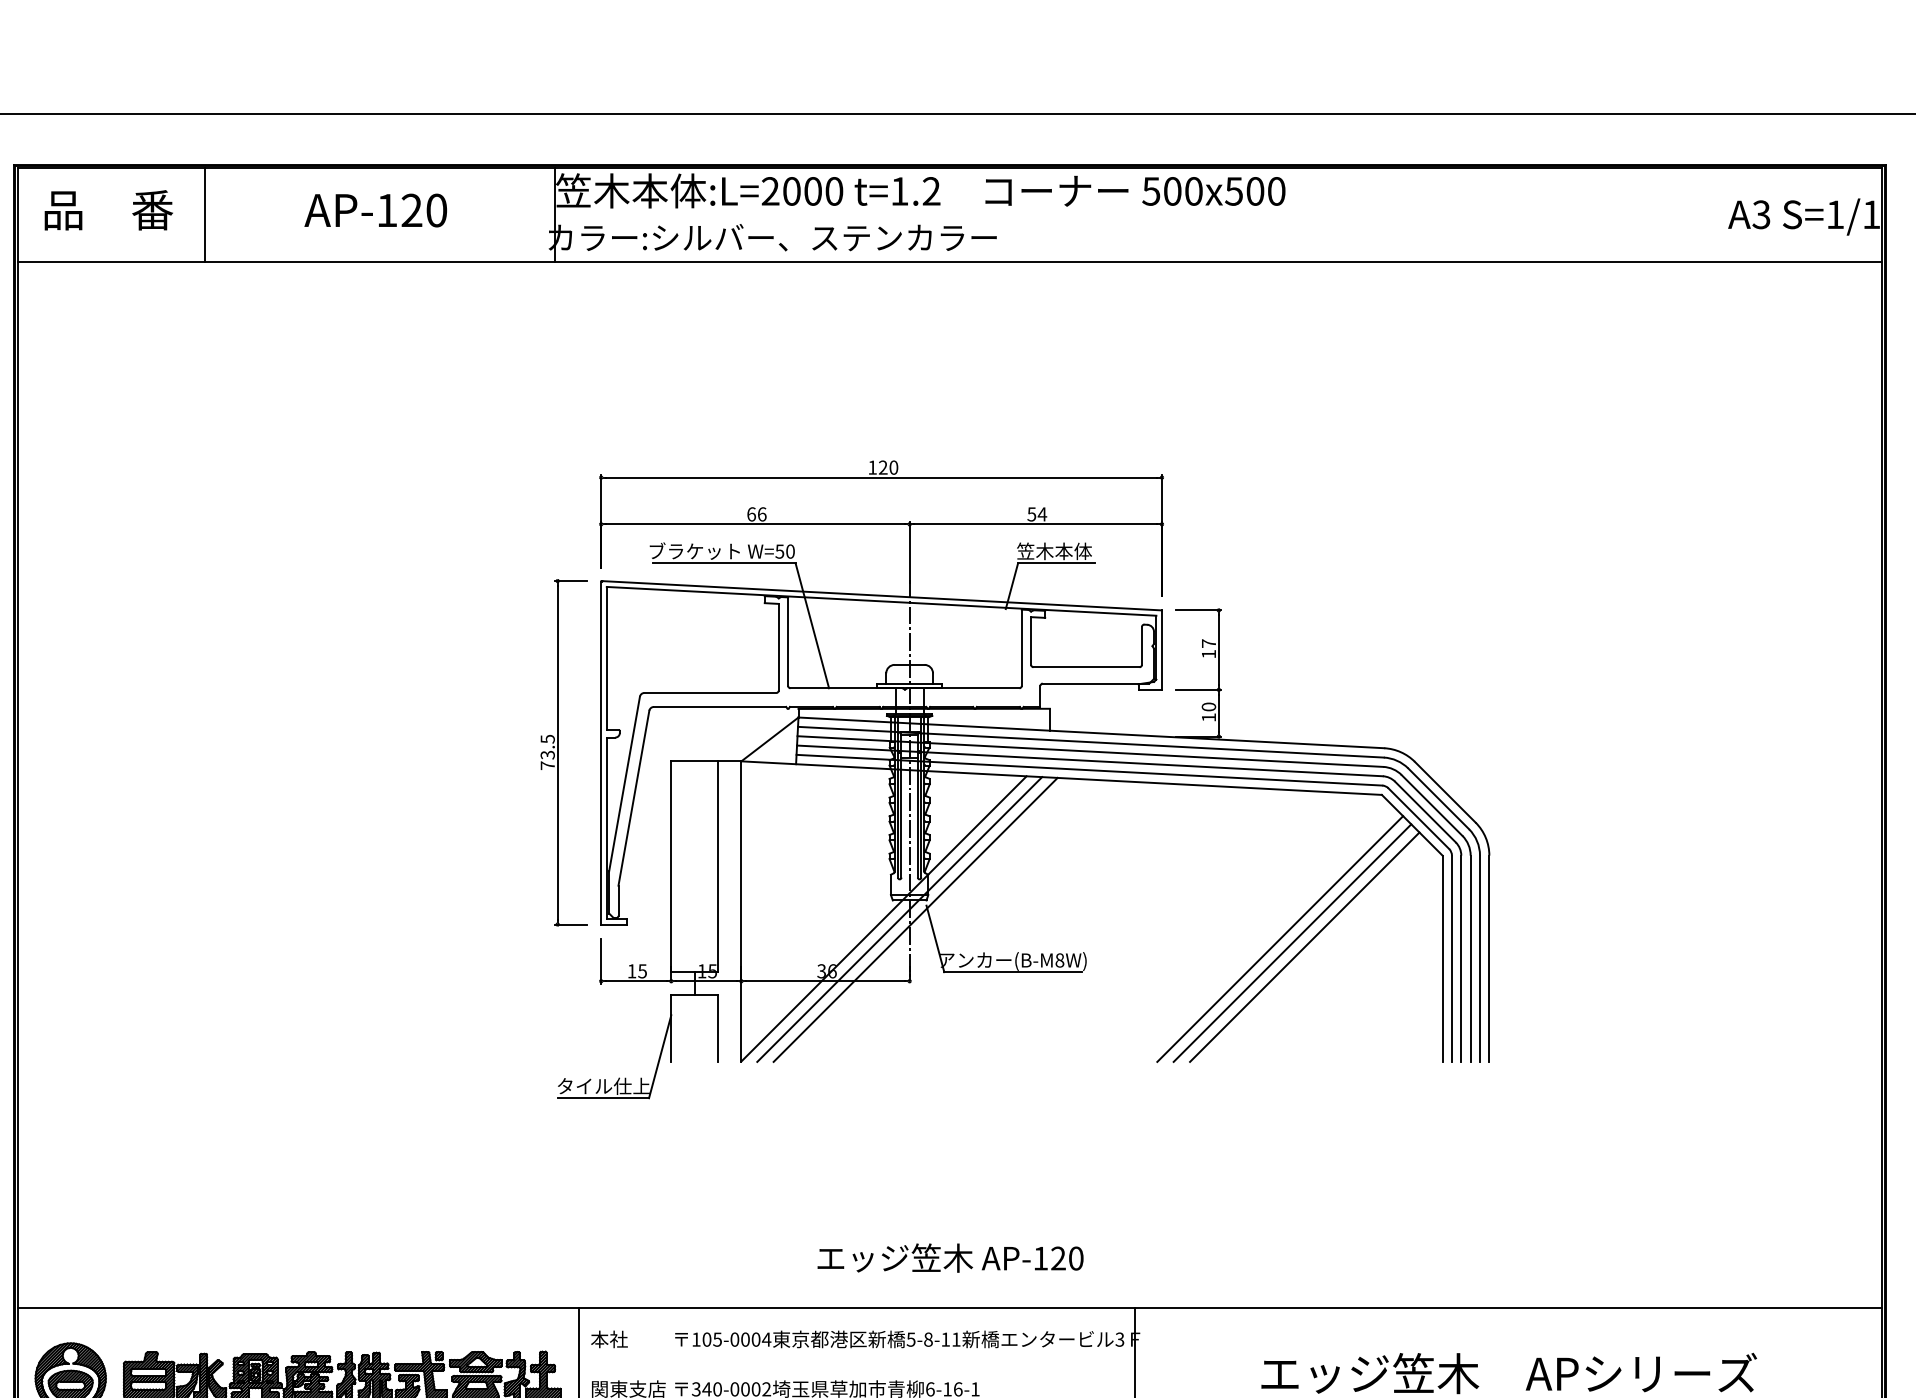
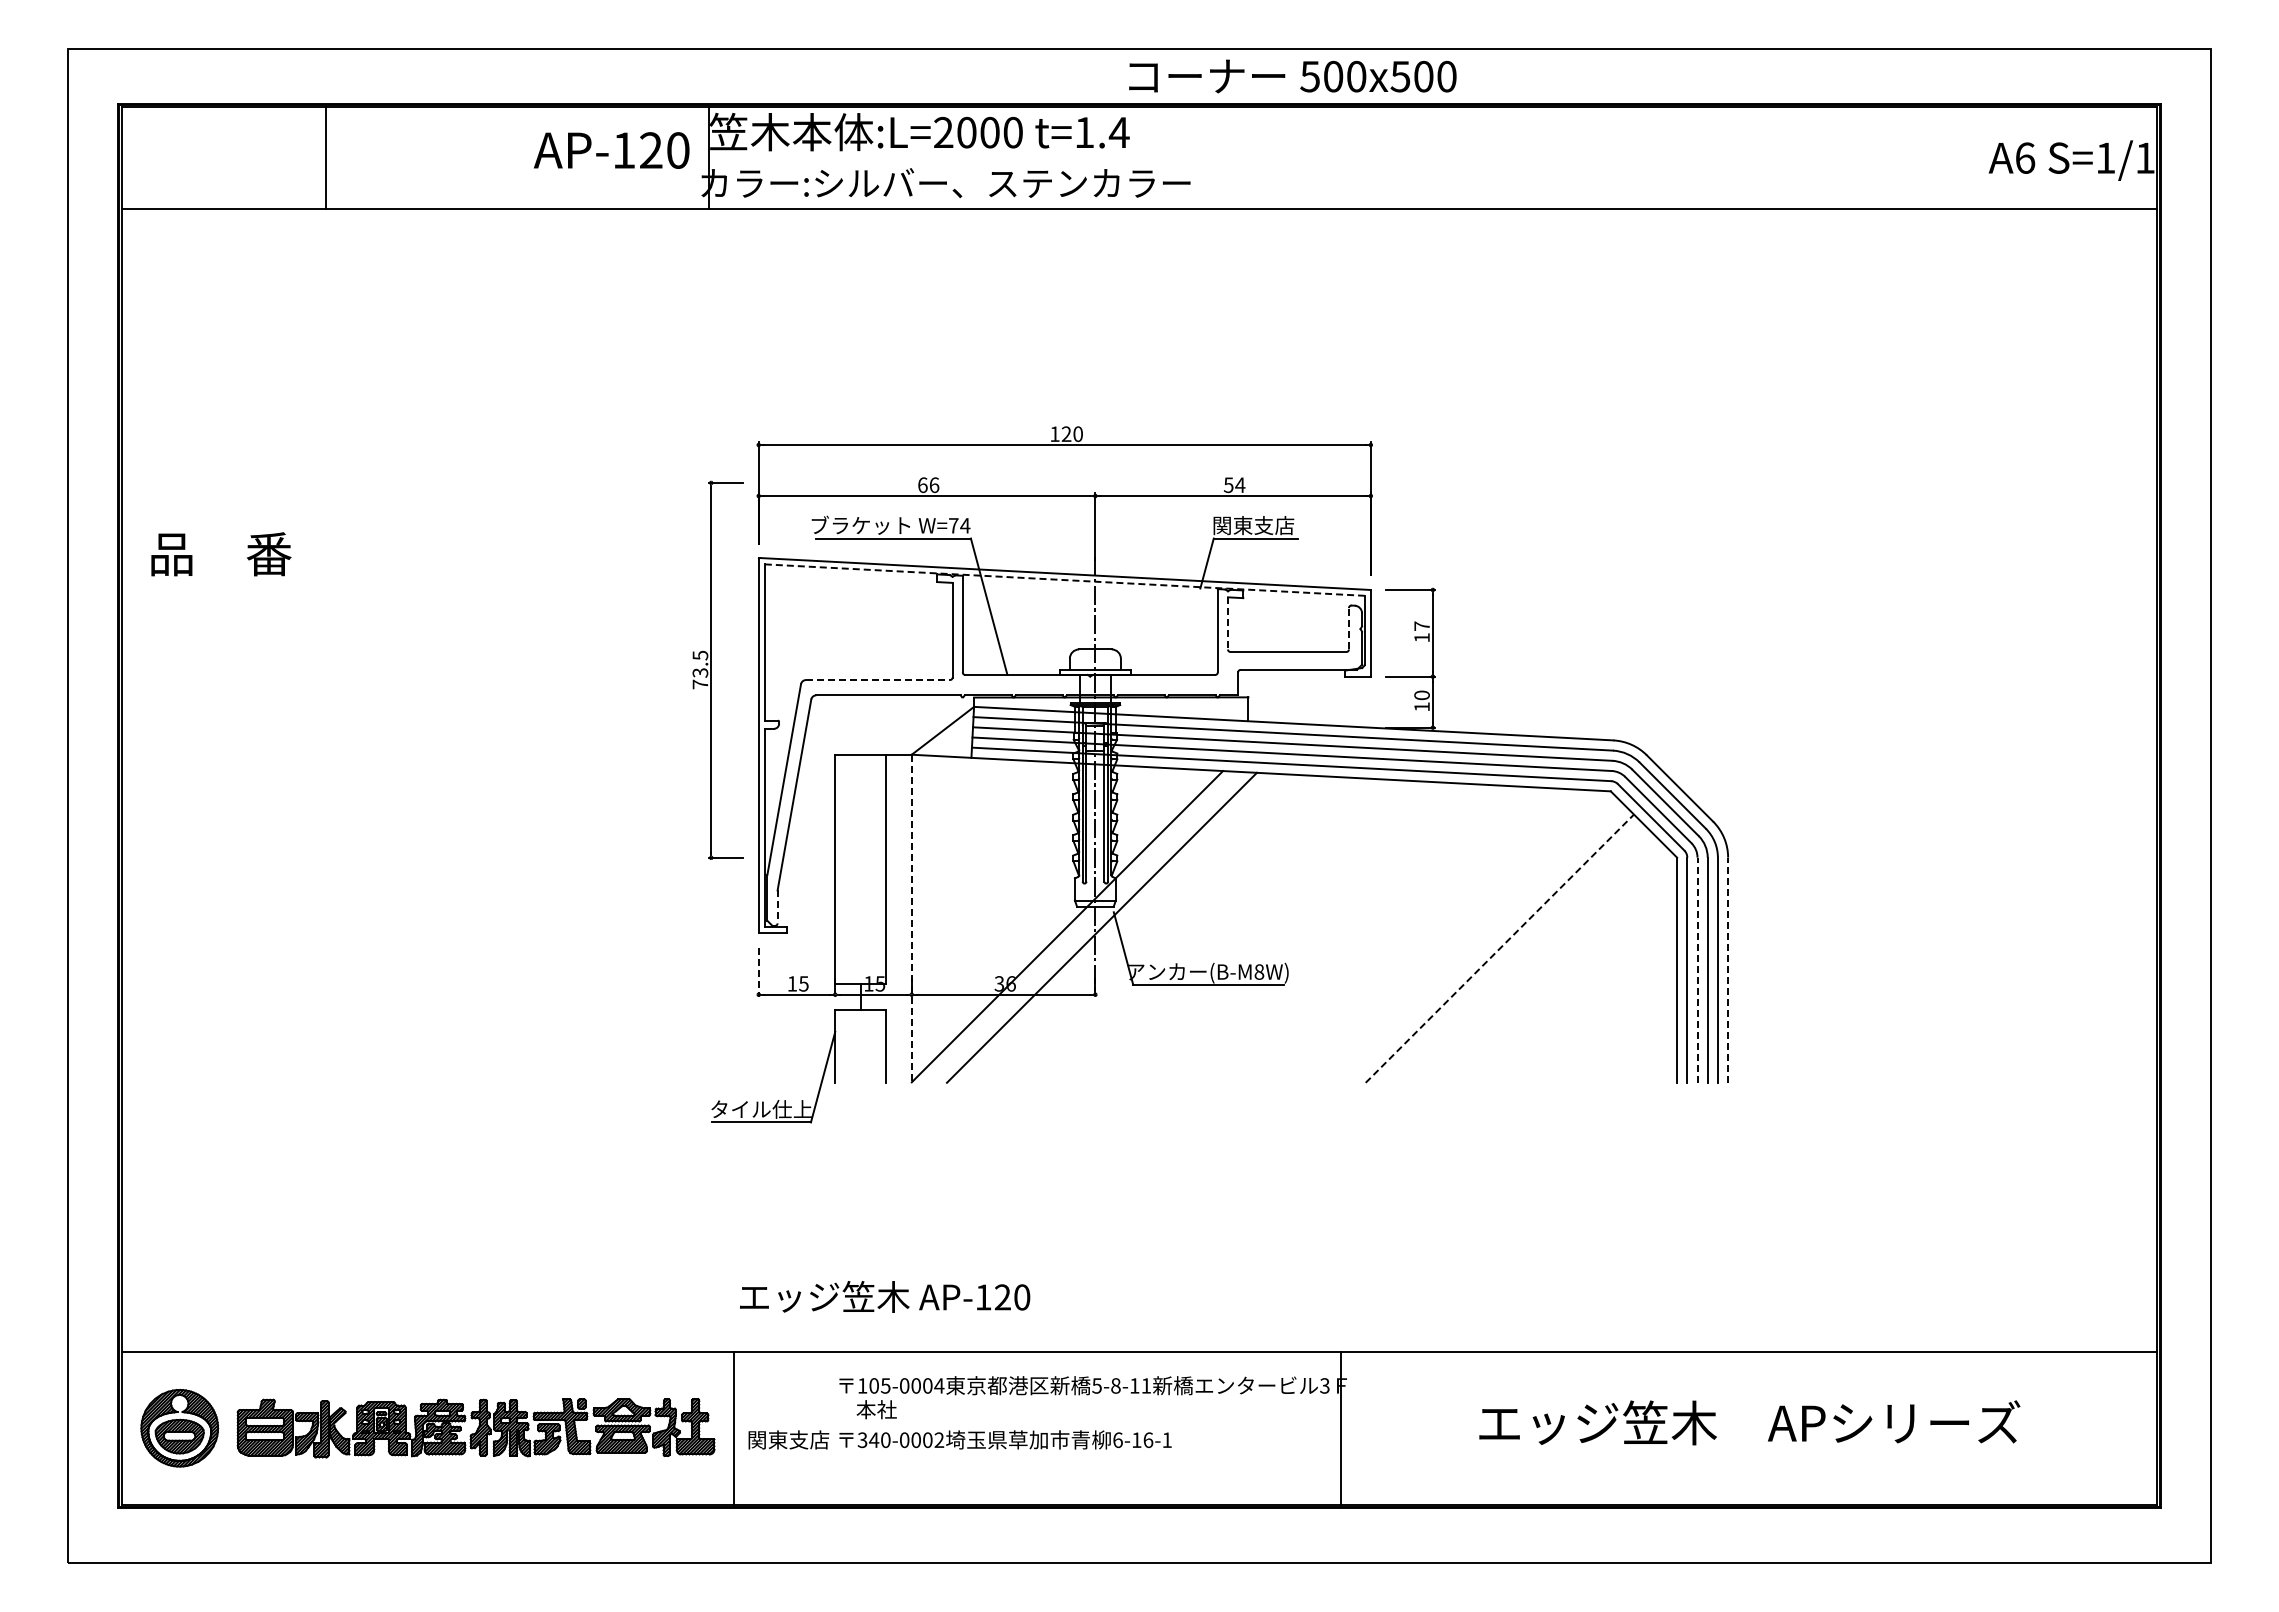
text: (930, 190) -> (1118, 131), t=1.2 -> t=1.4
text: (1135, 191) -> (1292, 76), moved
text: (108, 210) -> (221, 554), moved
text: (375, 210) -> (611, 150), moved
text: (1761, 214) -> (2025, 157), A3 -> A6
text: (785, 551) -> (959, 525), W=50 -> W=74
text: (1054, 551) -> (1253, 525), 笠木本体 -> 関東支店
line: (882, 601) -> (1065, 580), solid -> dashed
line: (1031, 641) -> (1228, 623), solid -> dashed
line: (1141, 645) -> (1348, 628), solid -> dashed
line: (710, 693) -> (878, 680), solid -> dashed
part: (563, 751) -> (717, 669), moved
line: (618, 901) -> (777, 907), solid -> dashed
line: (741, 912) -> (911, 919), solid -> dashed
line: (899, 918) -> (1084, 926), removed
line: (1279, 938) -> (1499, 948), solid -> dashed
line: (1291, 942) -> (1512, 952), removed
line: (1304, 947) -> (1526, 957), removed
line: (1461, 959) -> (1697, 970), solid -> dashed
line: (1489, 959) -> (1728, 970), solid -> dashed
line: (600, 960) -> (758, 972), solid -> dashed
text: (950, 1257) -> (885, 1296), moved
text: (609, 1339) -> (876, 1409), moved

